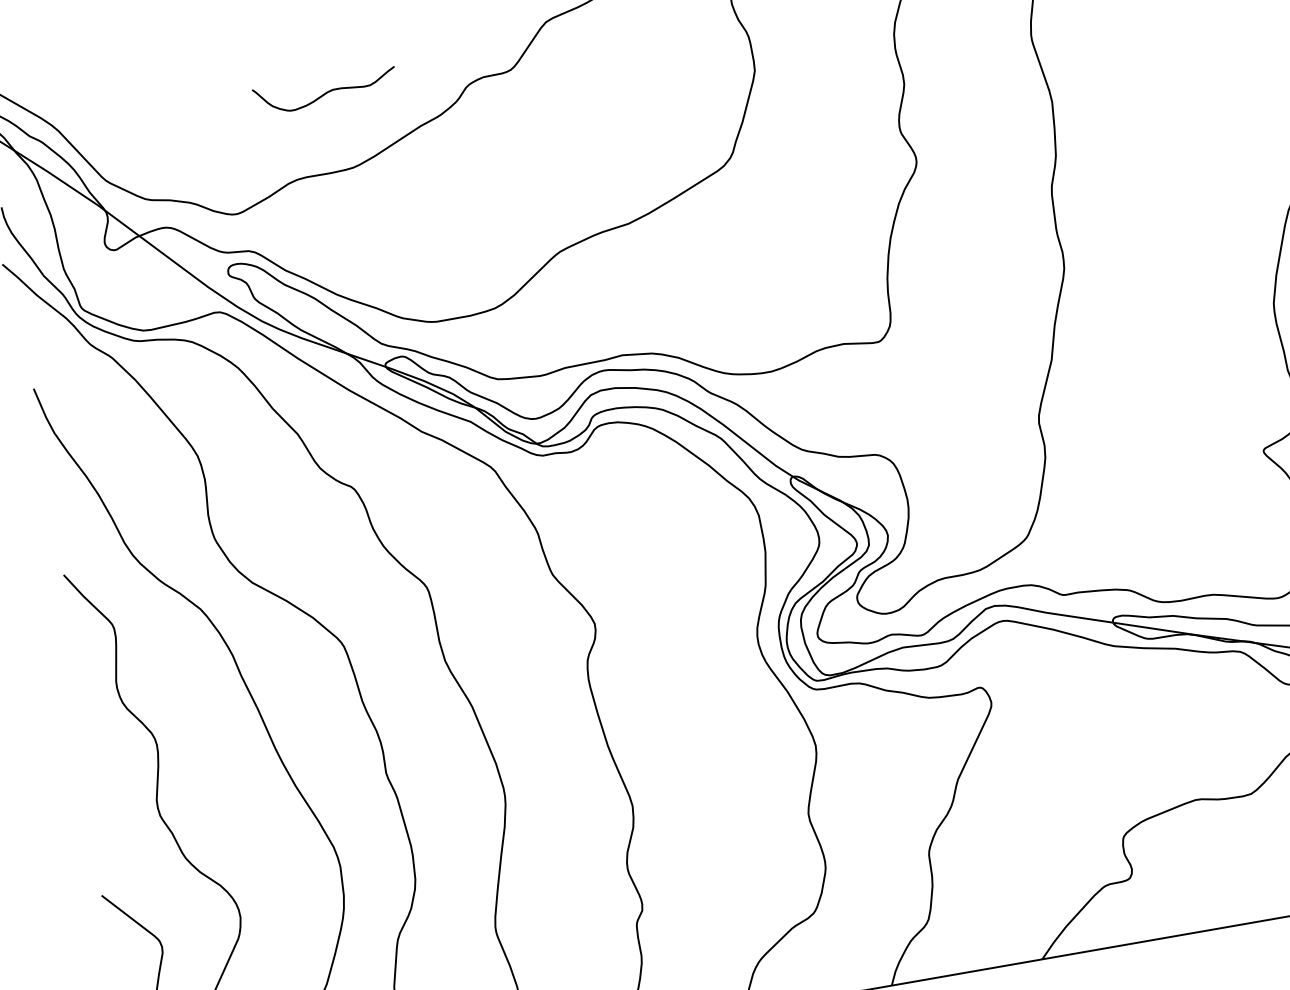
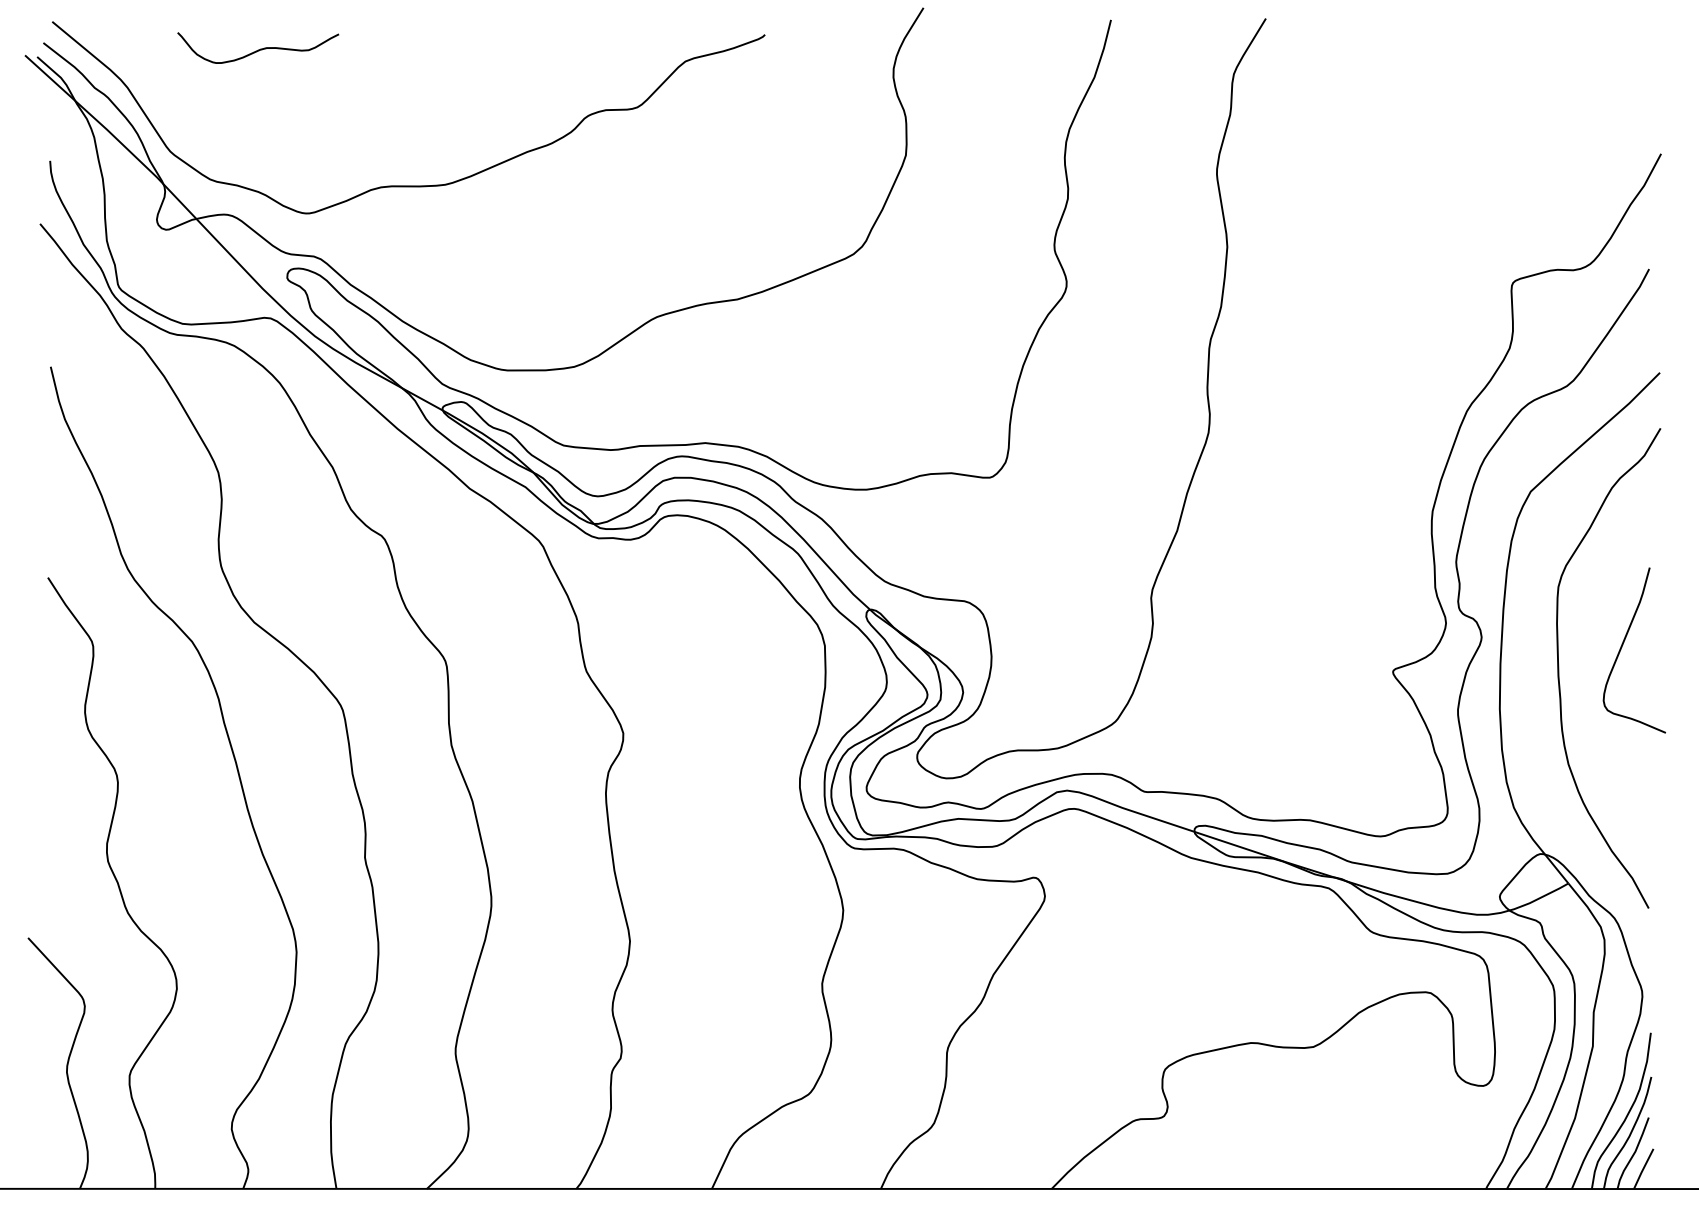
curve: (325, 92) -> (258, 49), moved

